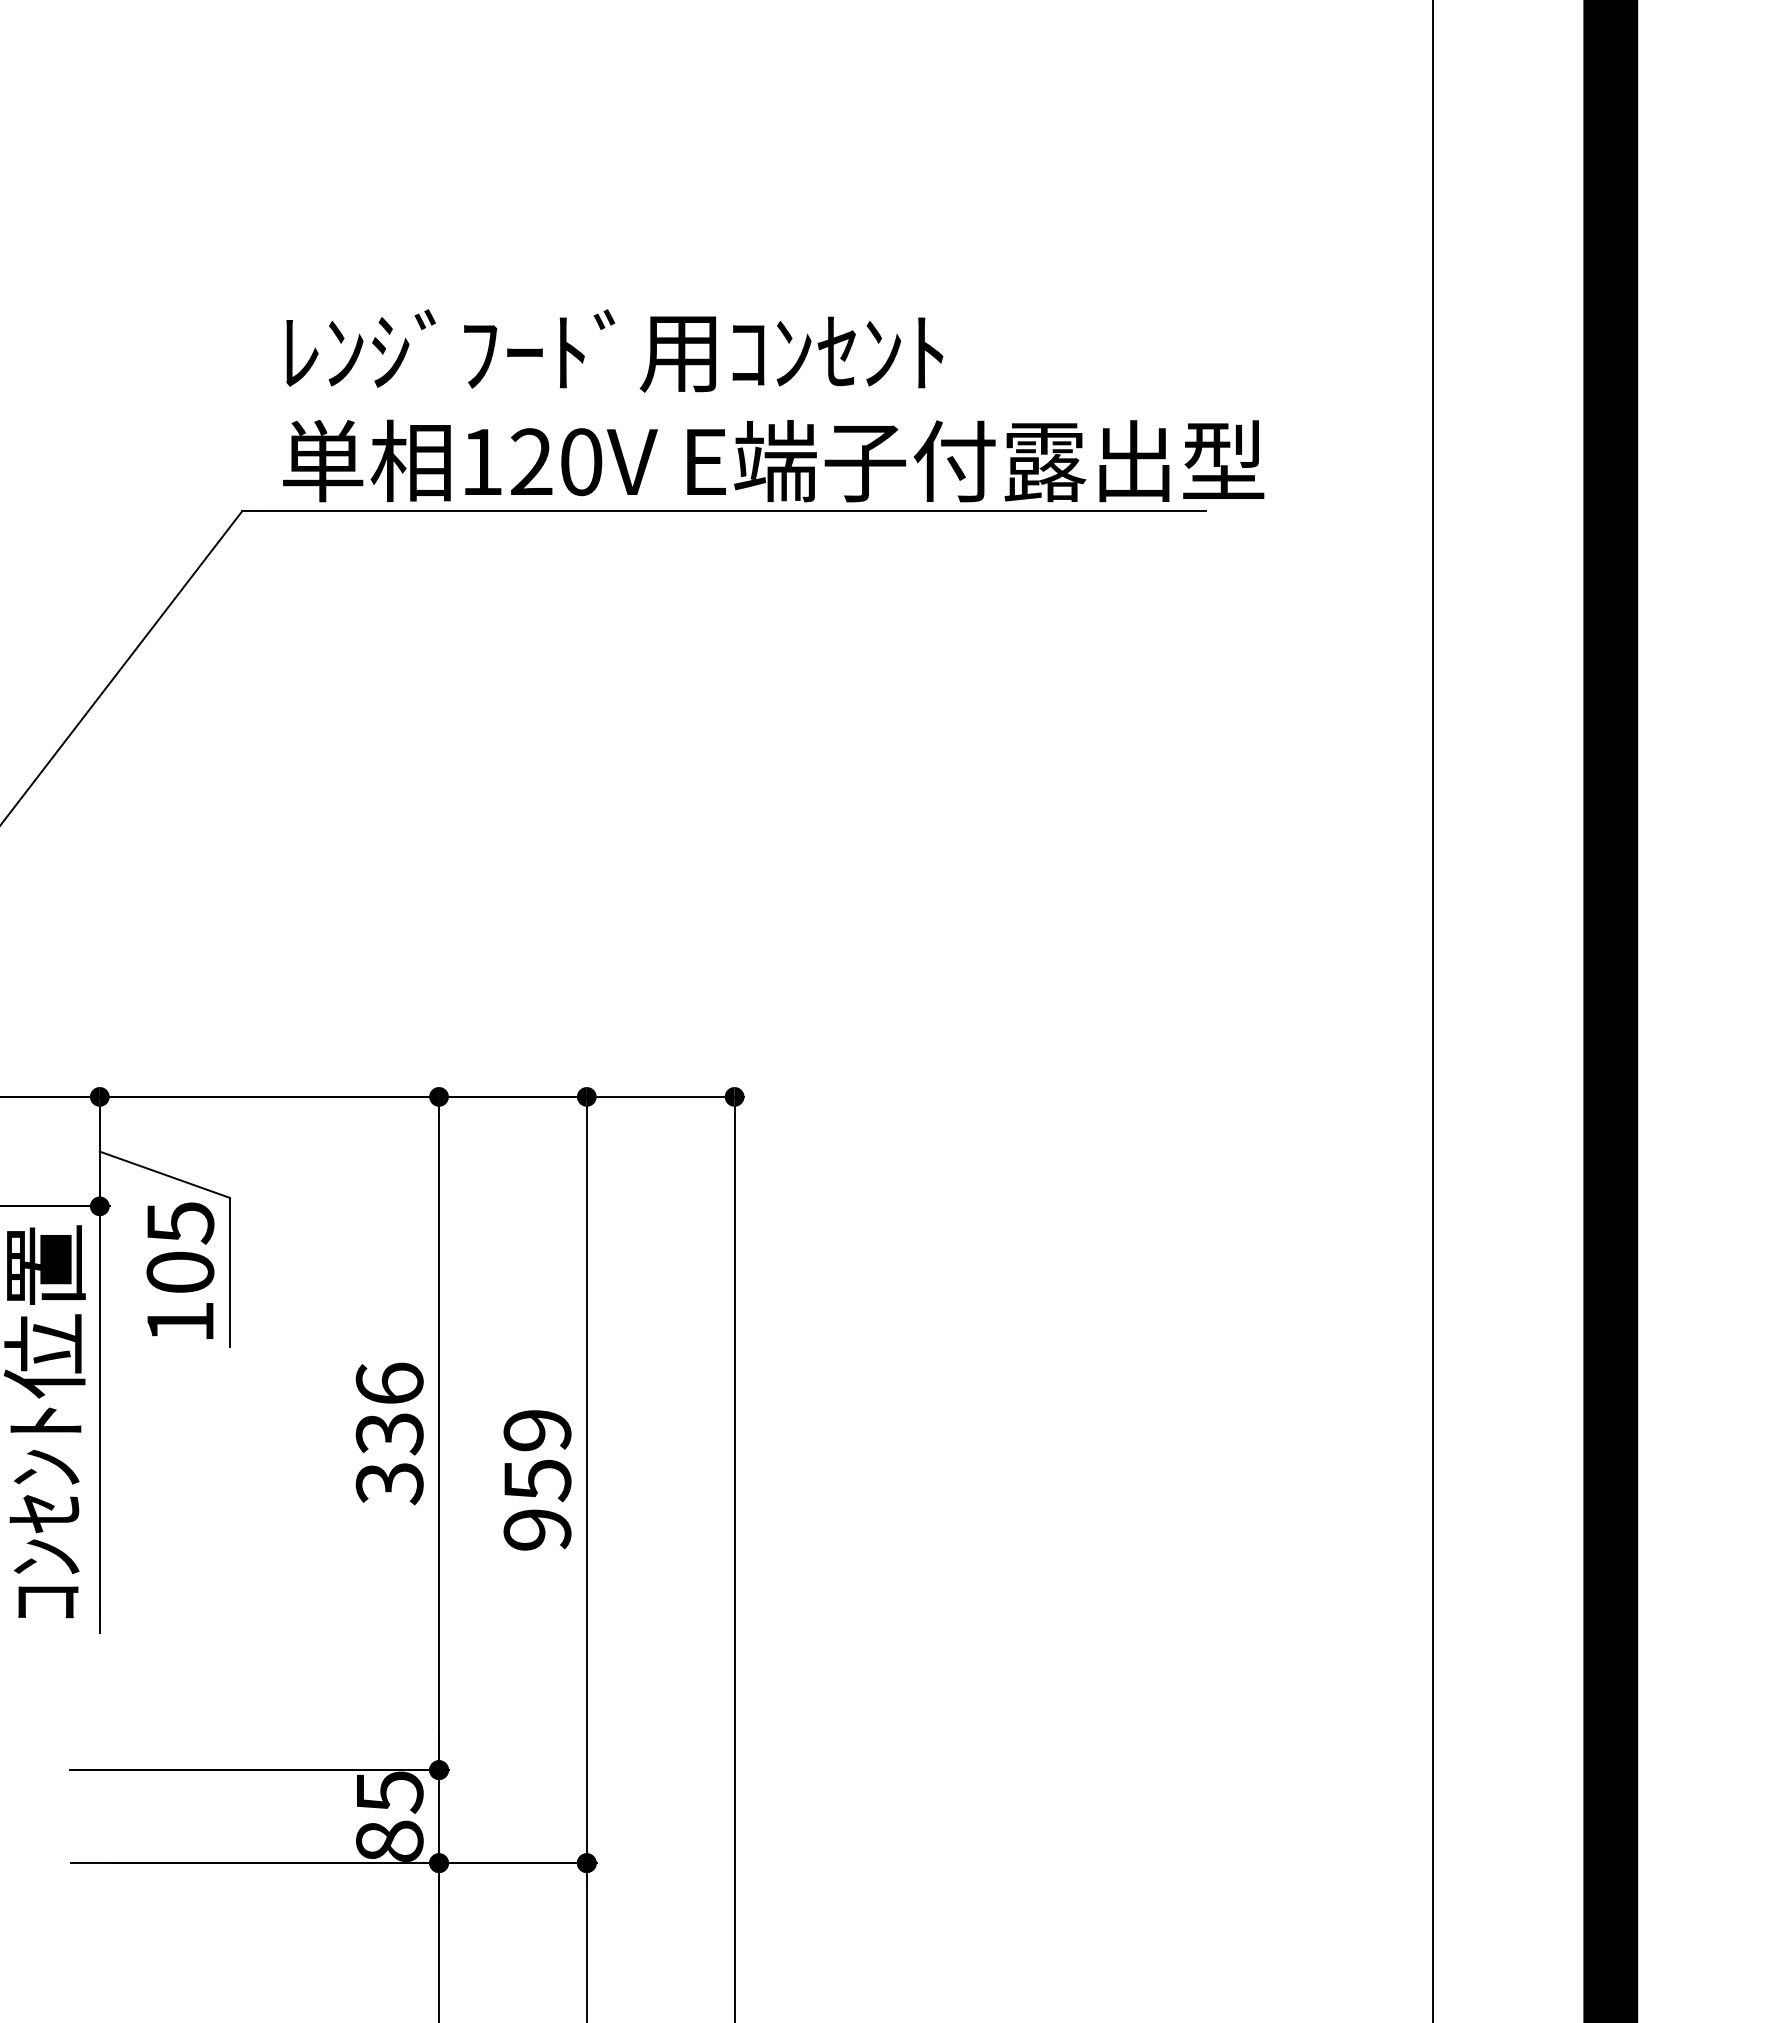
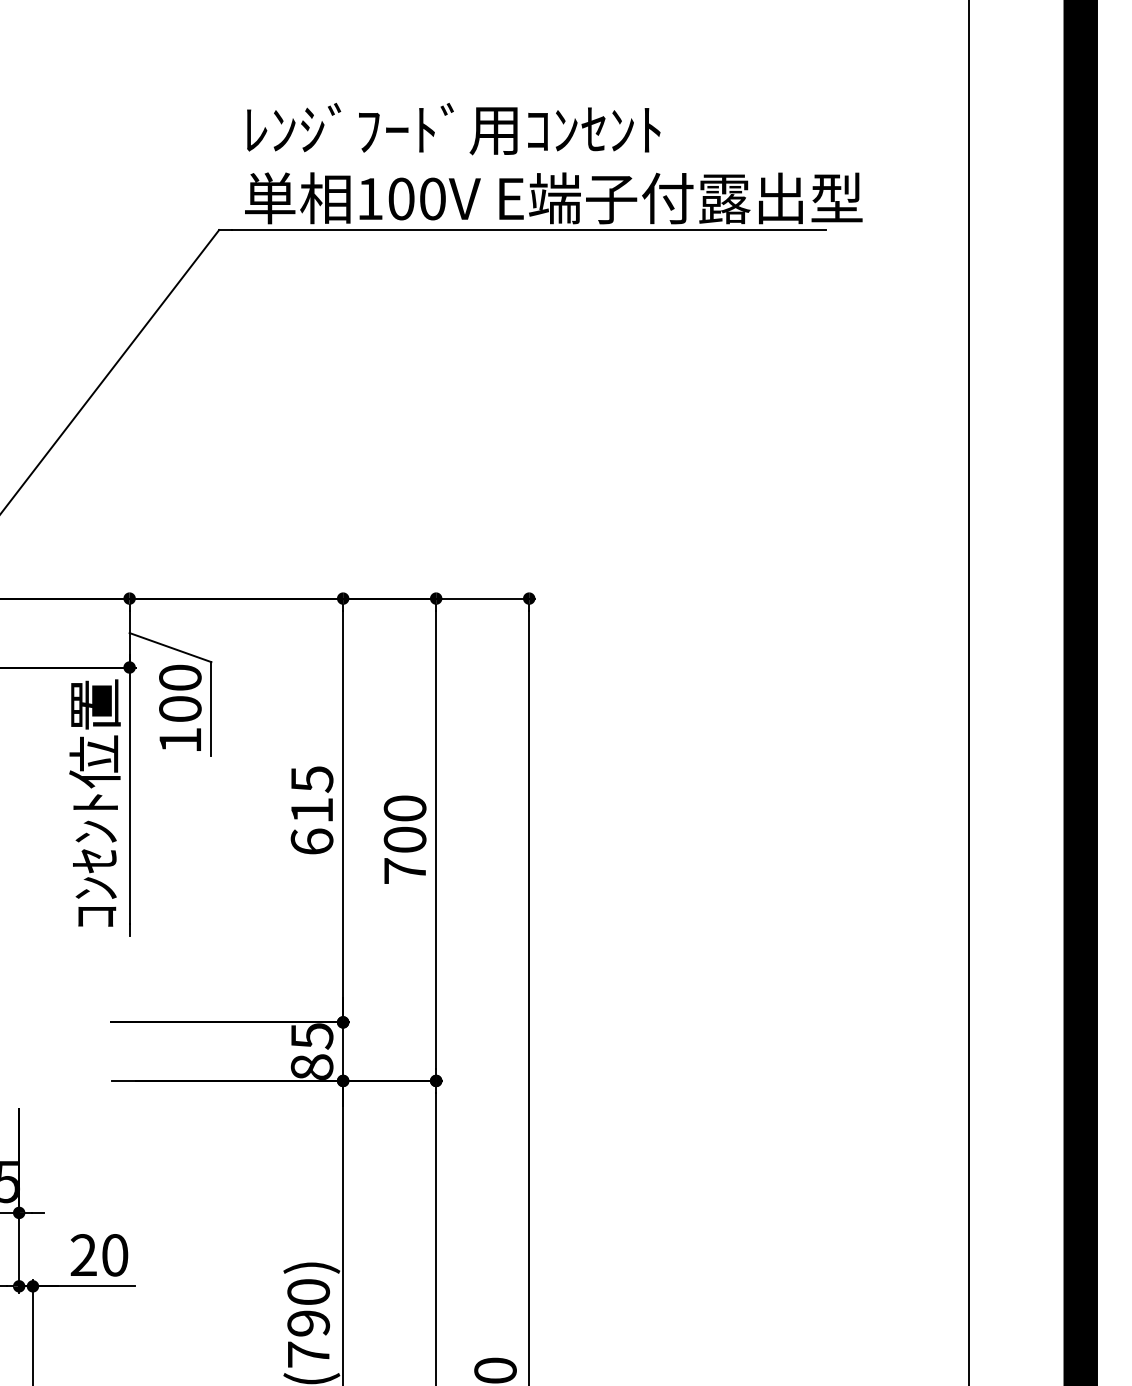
text: (531, 461) -> (401, 198), 120V -> 100V
text: (180, 1222) -> (180, 677), 105 -> 100
text: (388, 1433) -> (311, 810), 336 -> 615
text: (536, 1479) -> (404, 839), 959 -> 700

